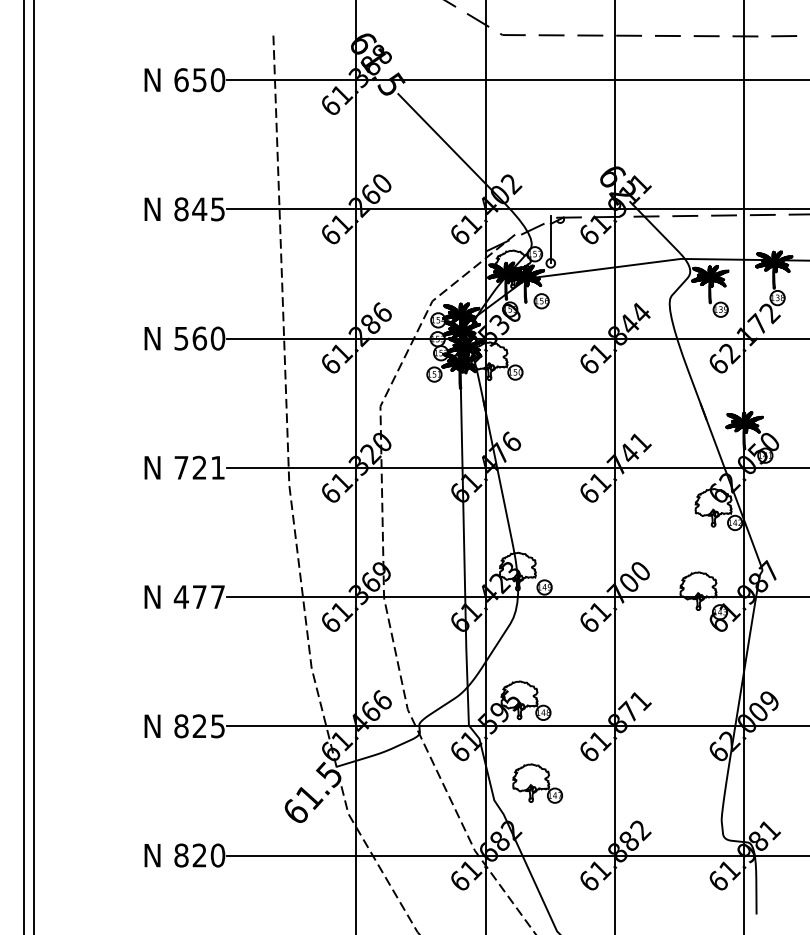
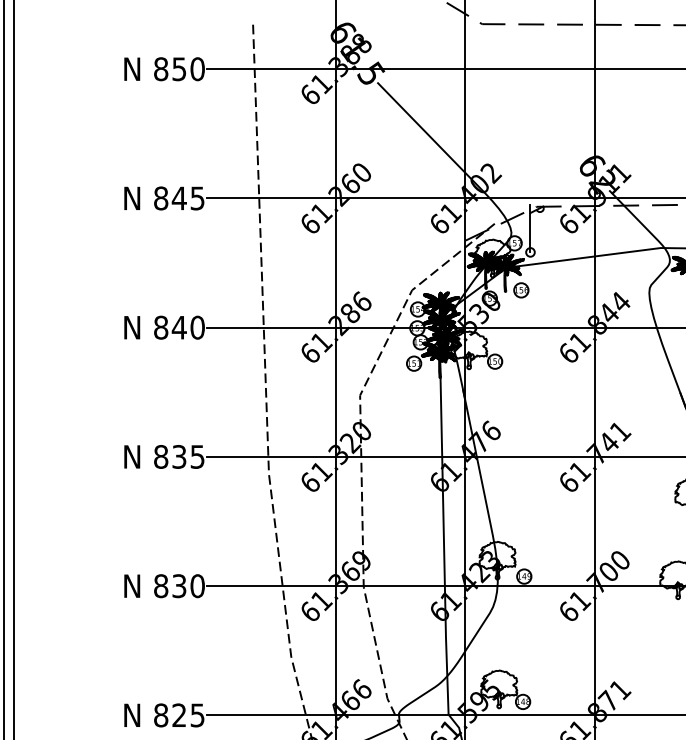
text: (181, 79) -> (161, 68), 650 -> 850
text: (190, 338) -> (170, 327), 560 -> 840
text: (199, 467) -> (179, 456), 721 -> 835
text: (199, 597) -> (179, 586), 477 -> 830

